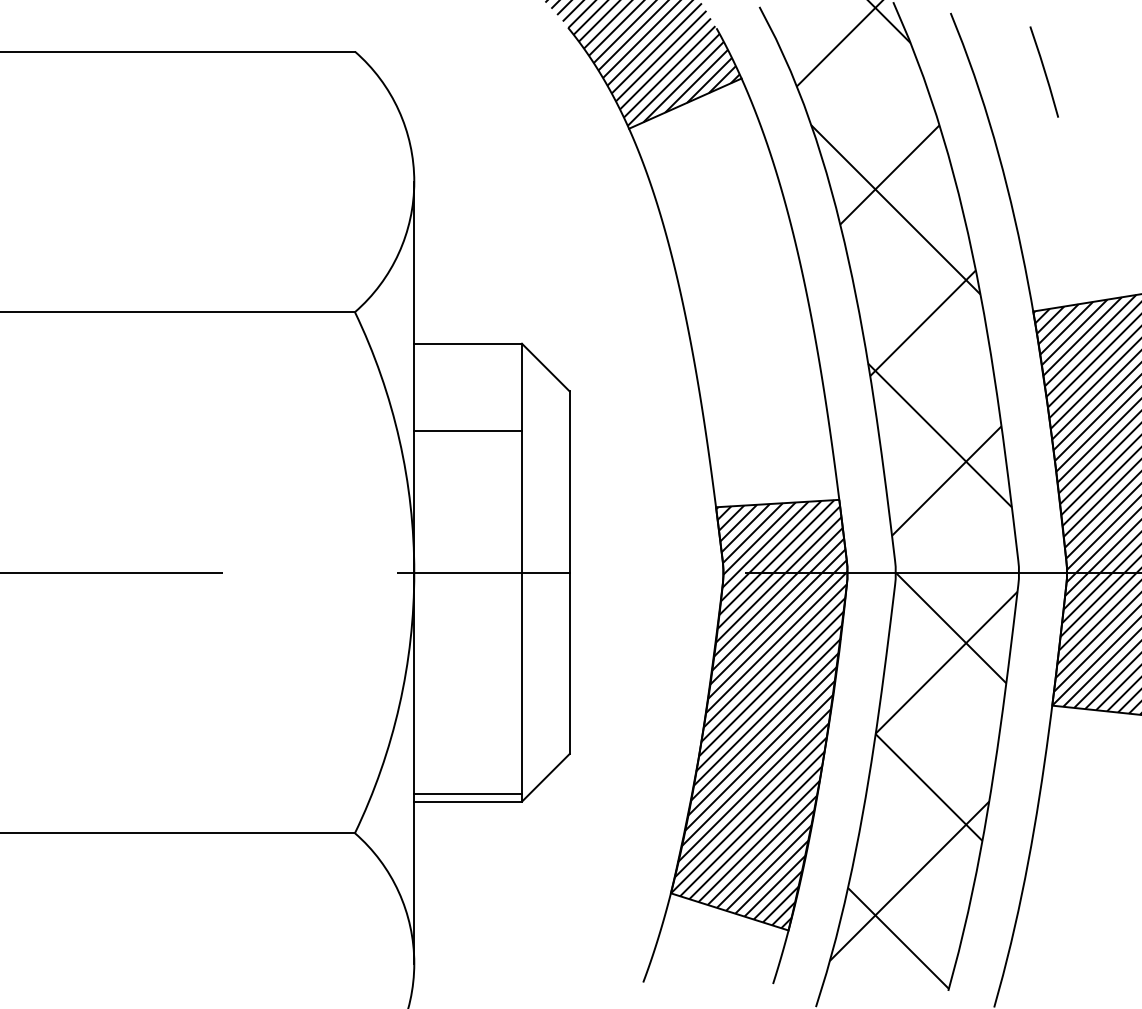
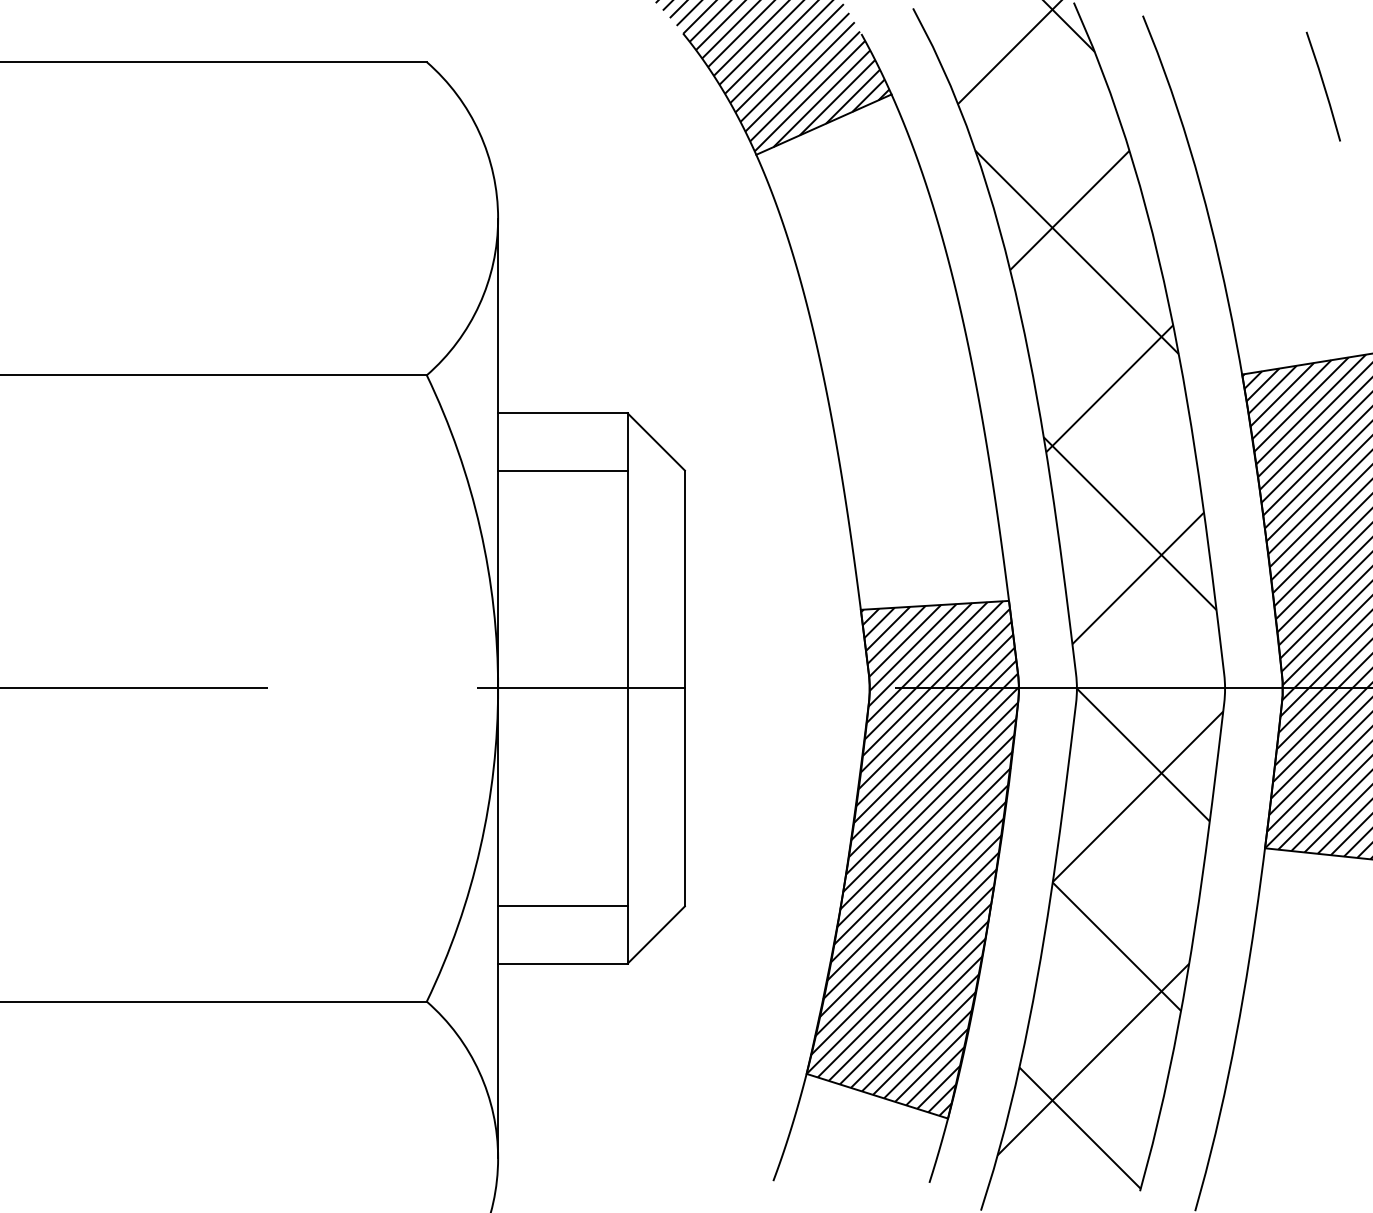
line: (1044, 71) -> (1323, 86), moved
line: (467, 430) -> (562, 470), moved
line: (467, 794) -> (562, 906), moved

